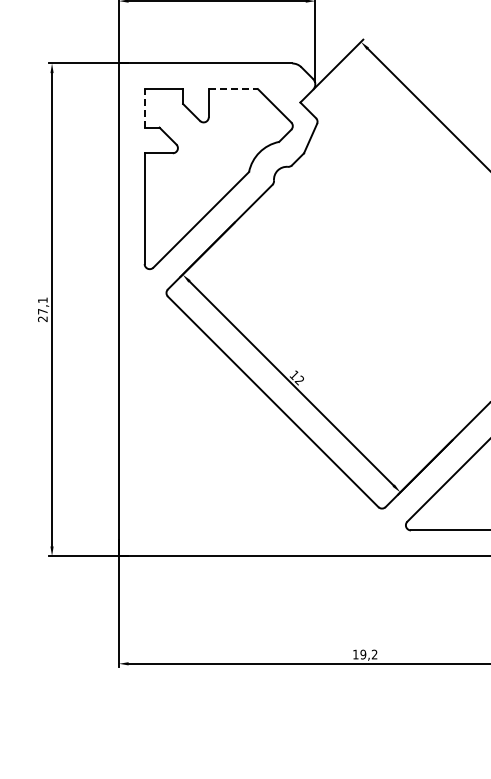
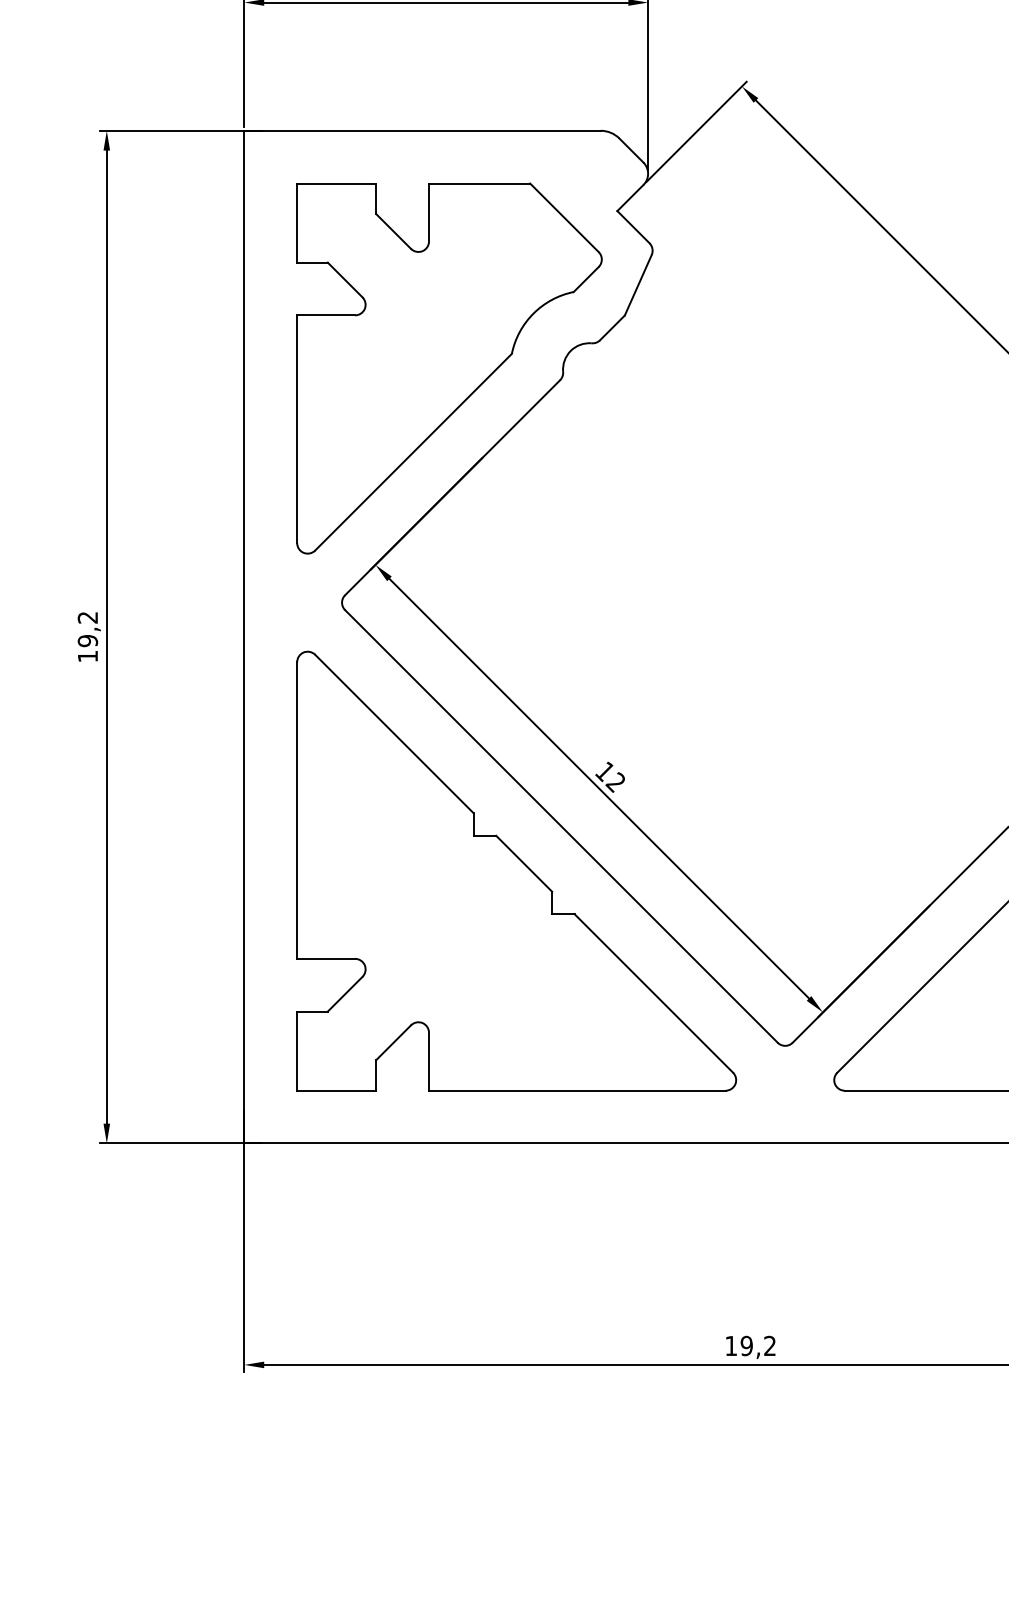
line: (233, 89) -> (479, 184), dashed -> solid
line: (144, 107) -> (296, 221), dashed -> solid
text: (42, 309) -> (87, 636), 27,1 -> 19,2
part: (251, 423) -> (516, 870), added

